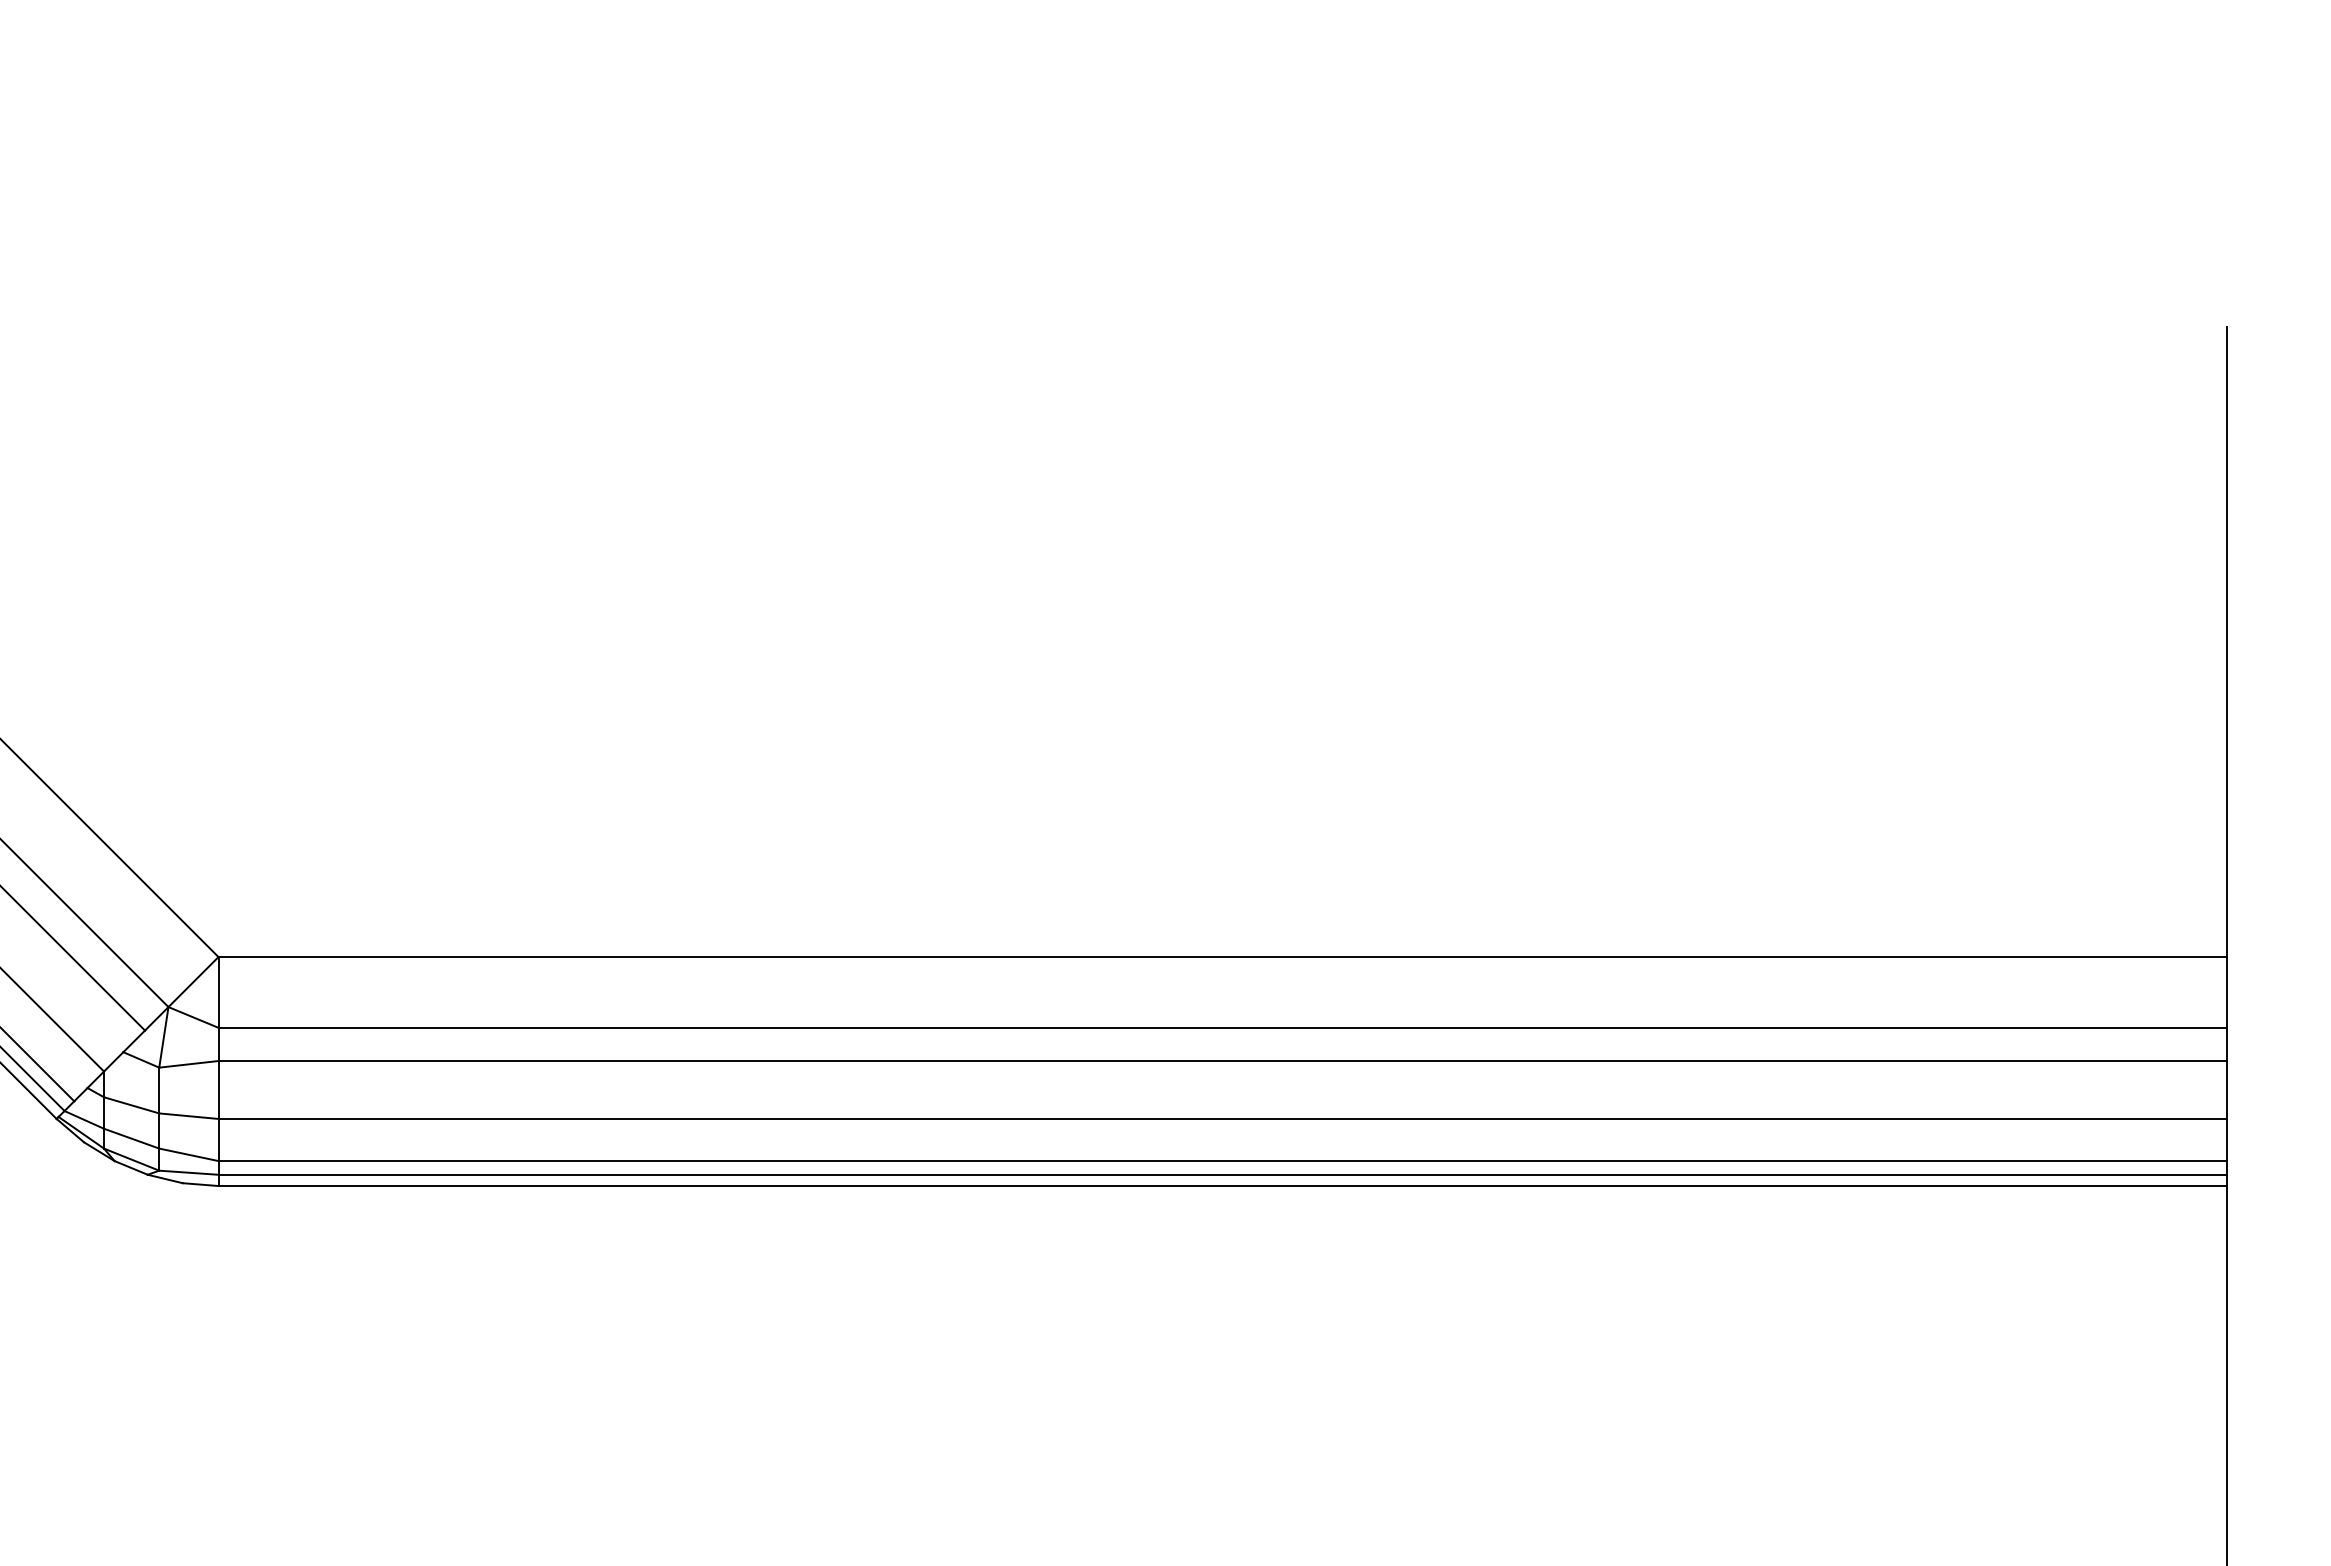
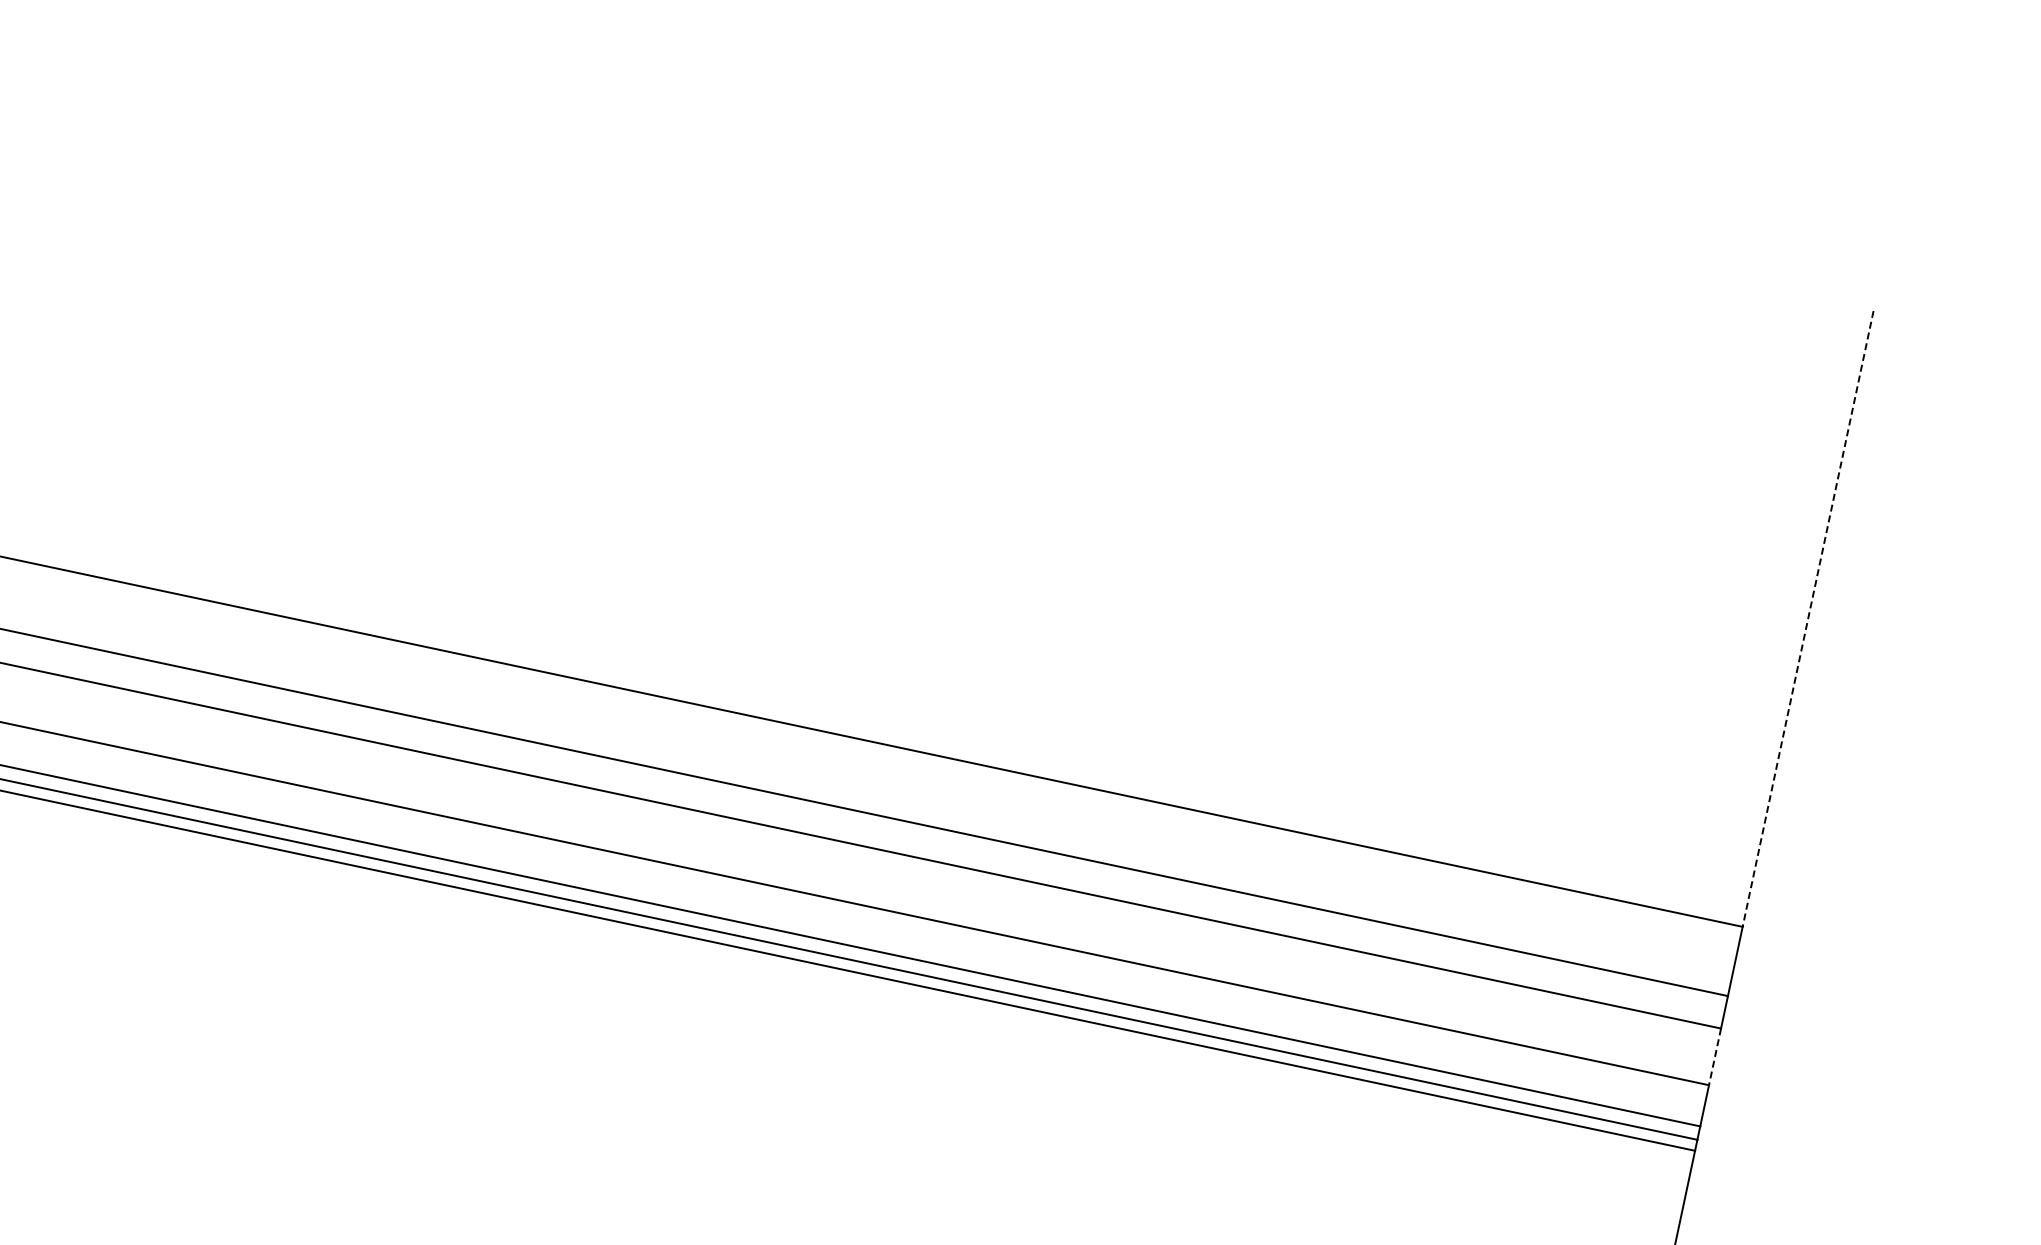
line: (2227, 642) -> (1808, 619), solid -> dashed
line: (2227, 1089) -> (1715, 1056), solid -> dashed

